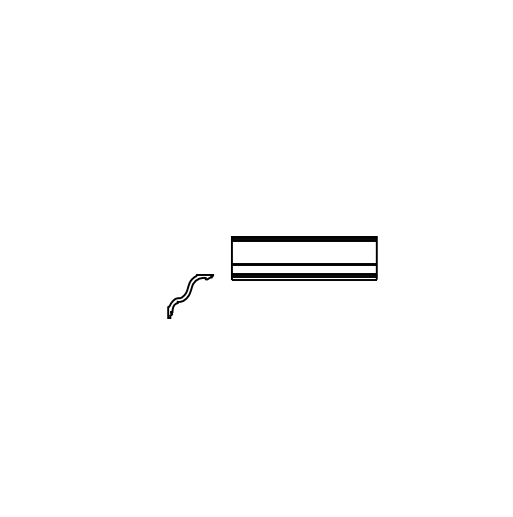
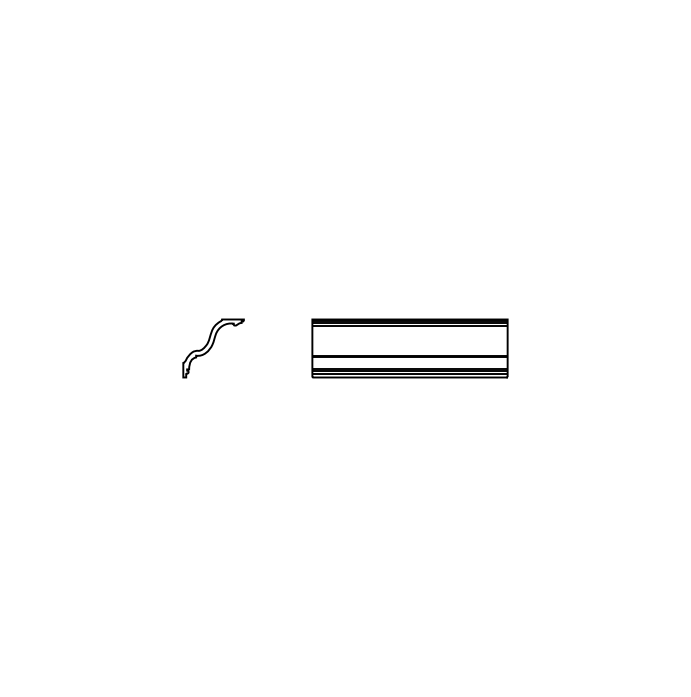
part: (190, 296) -> (213, 348), moved

